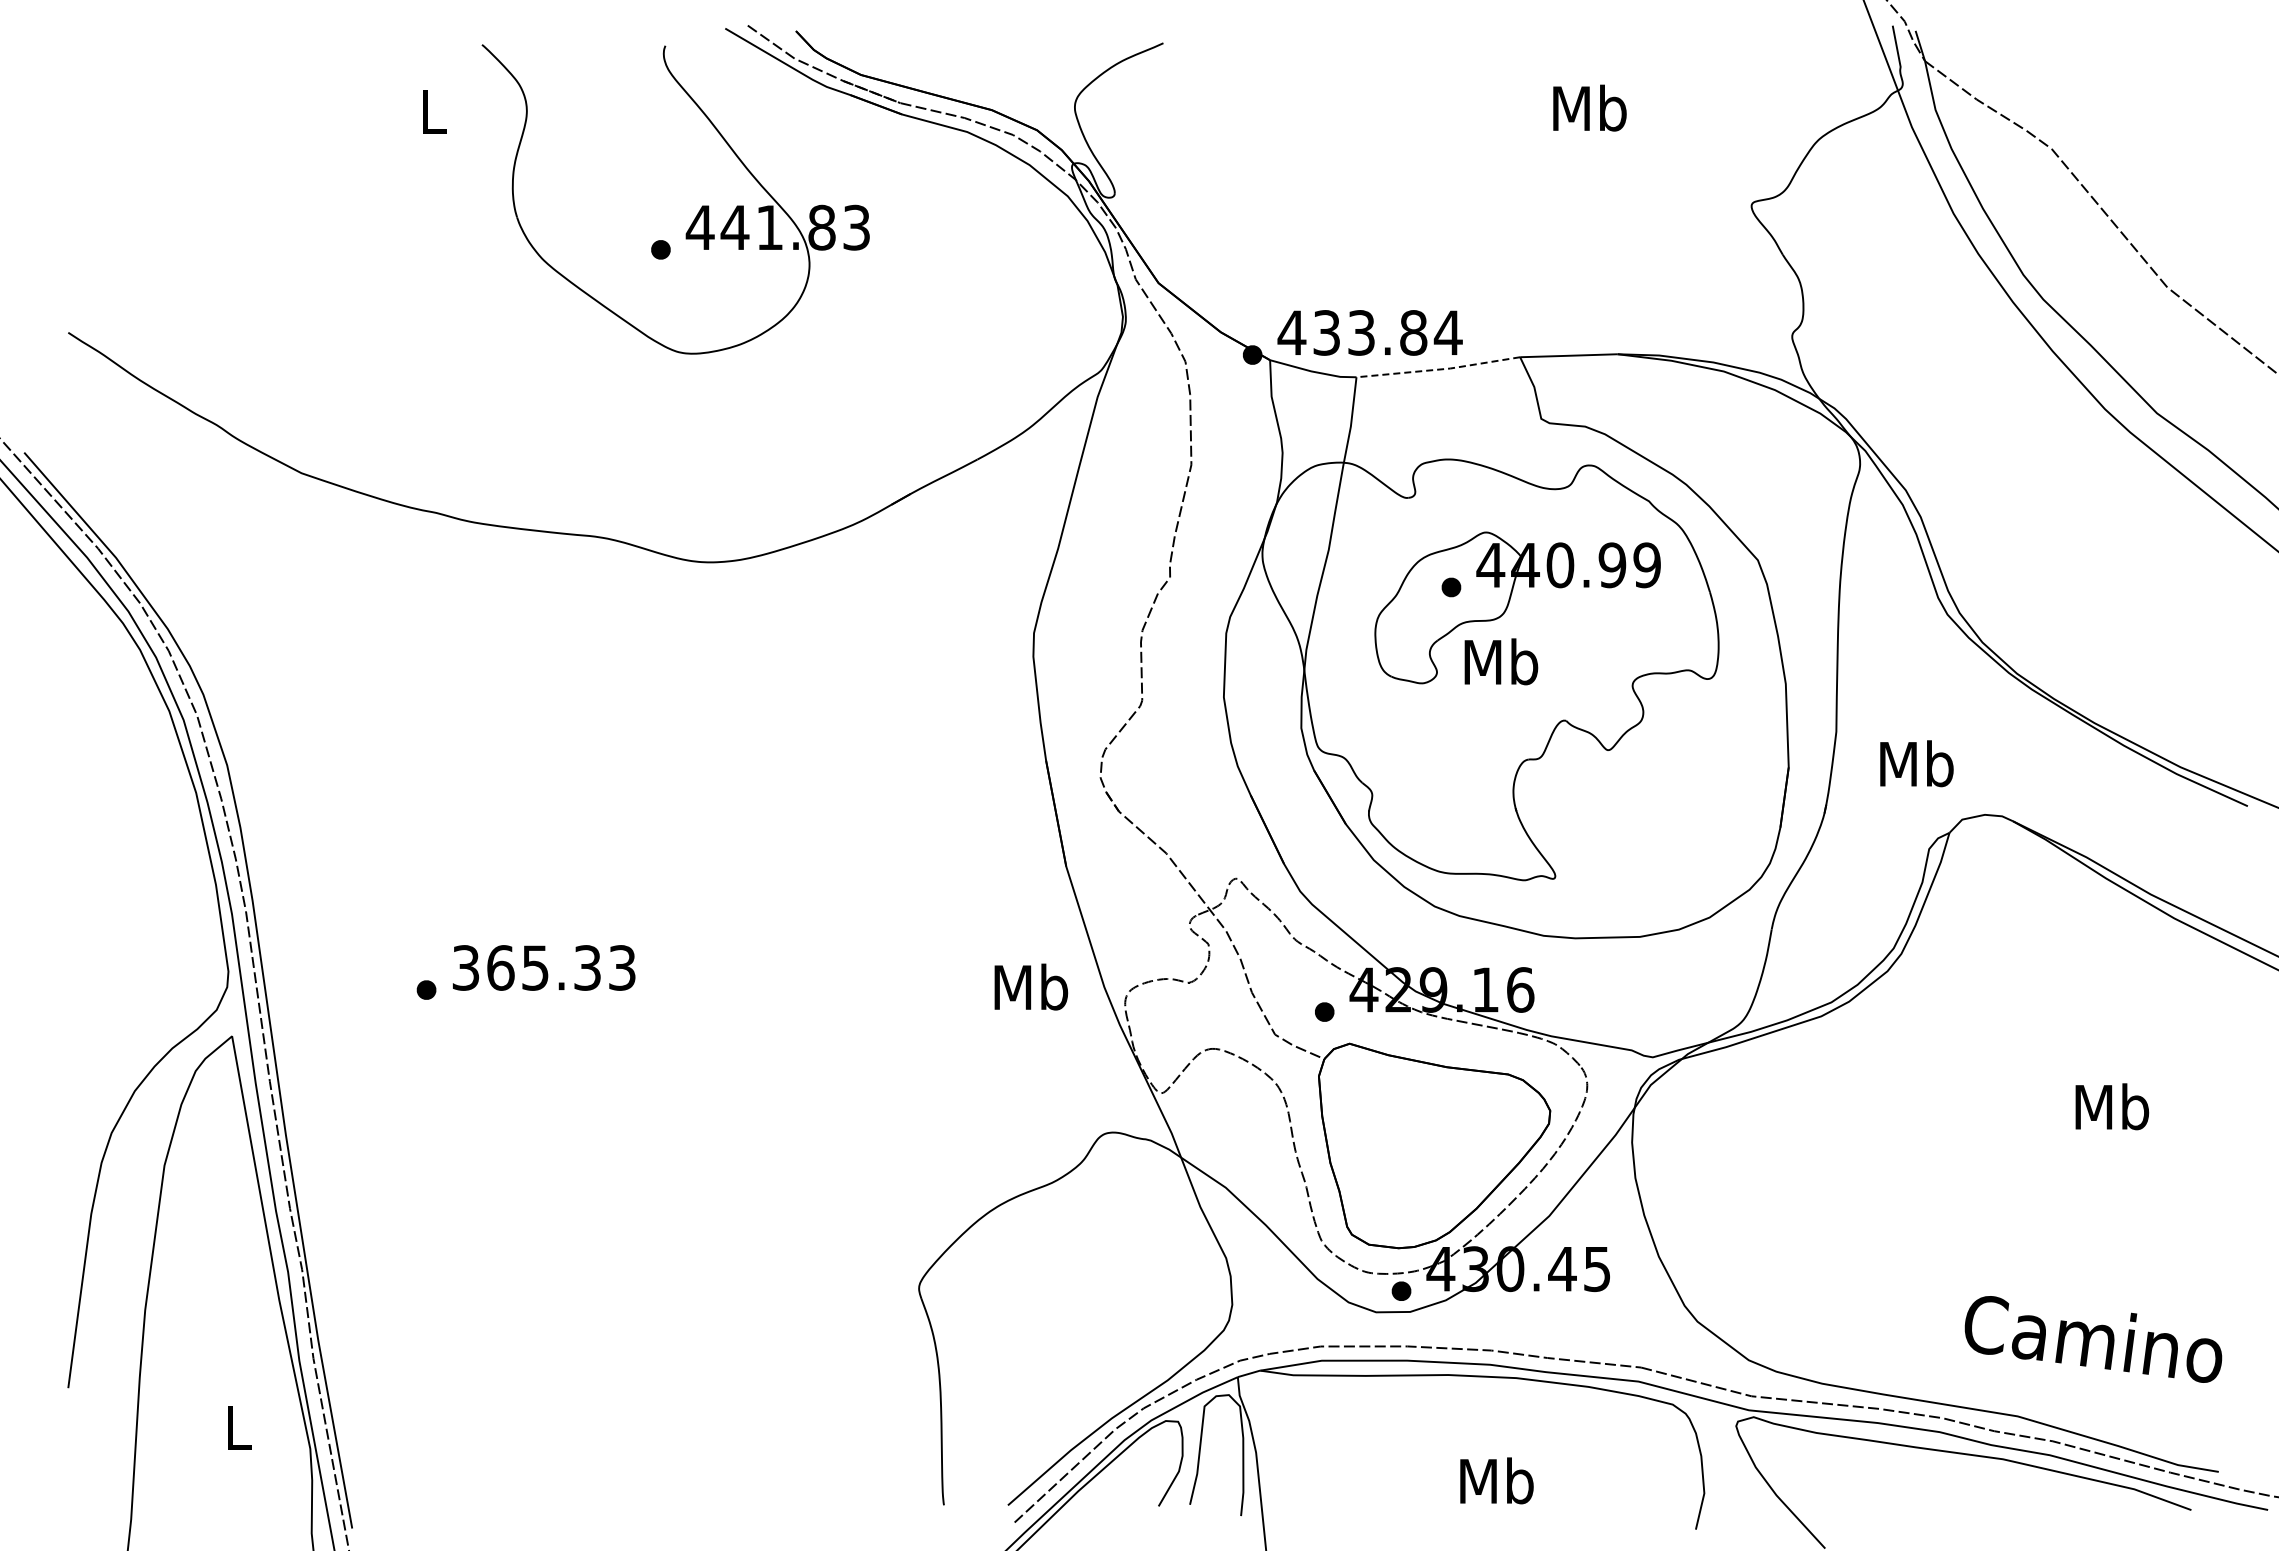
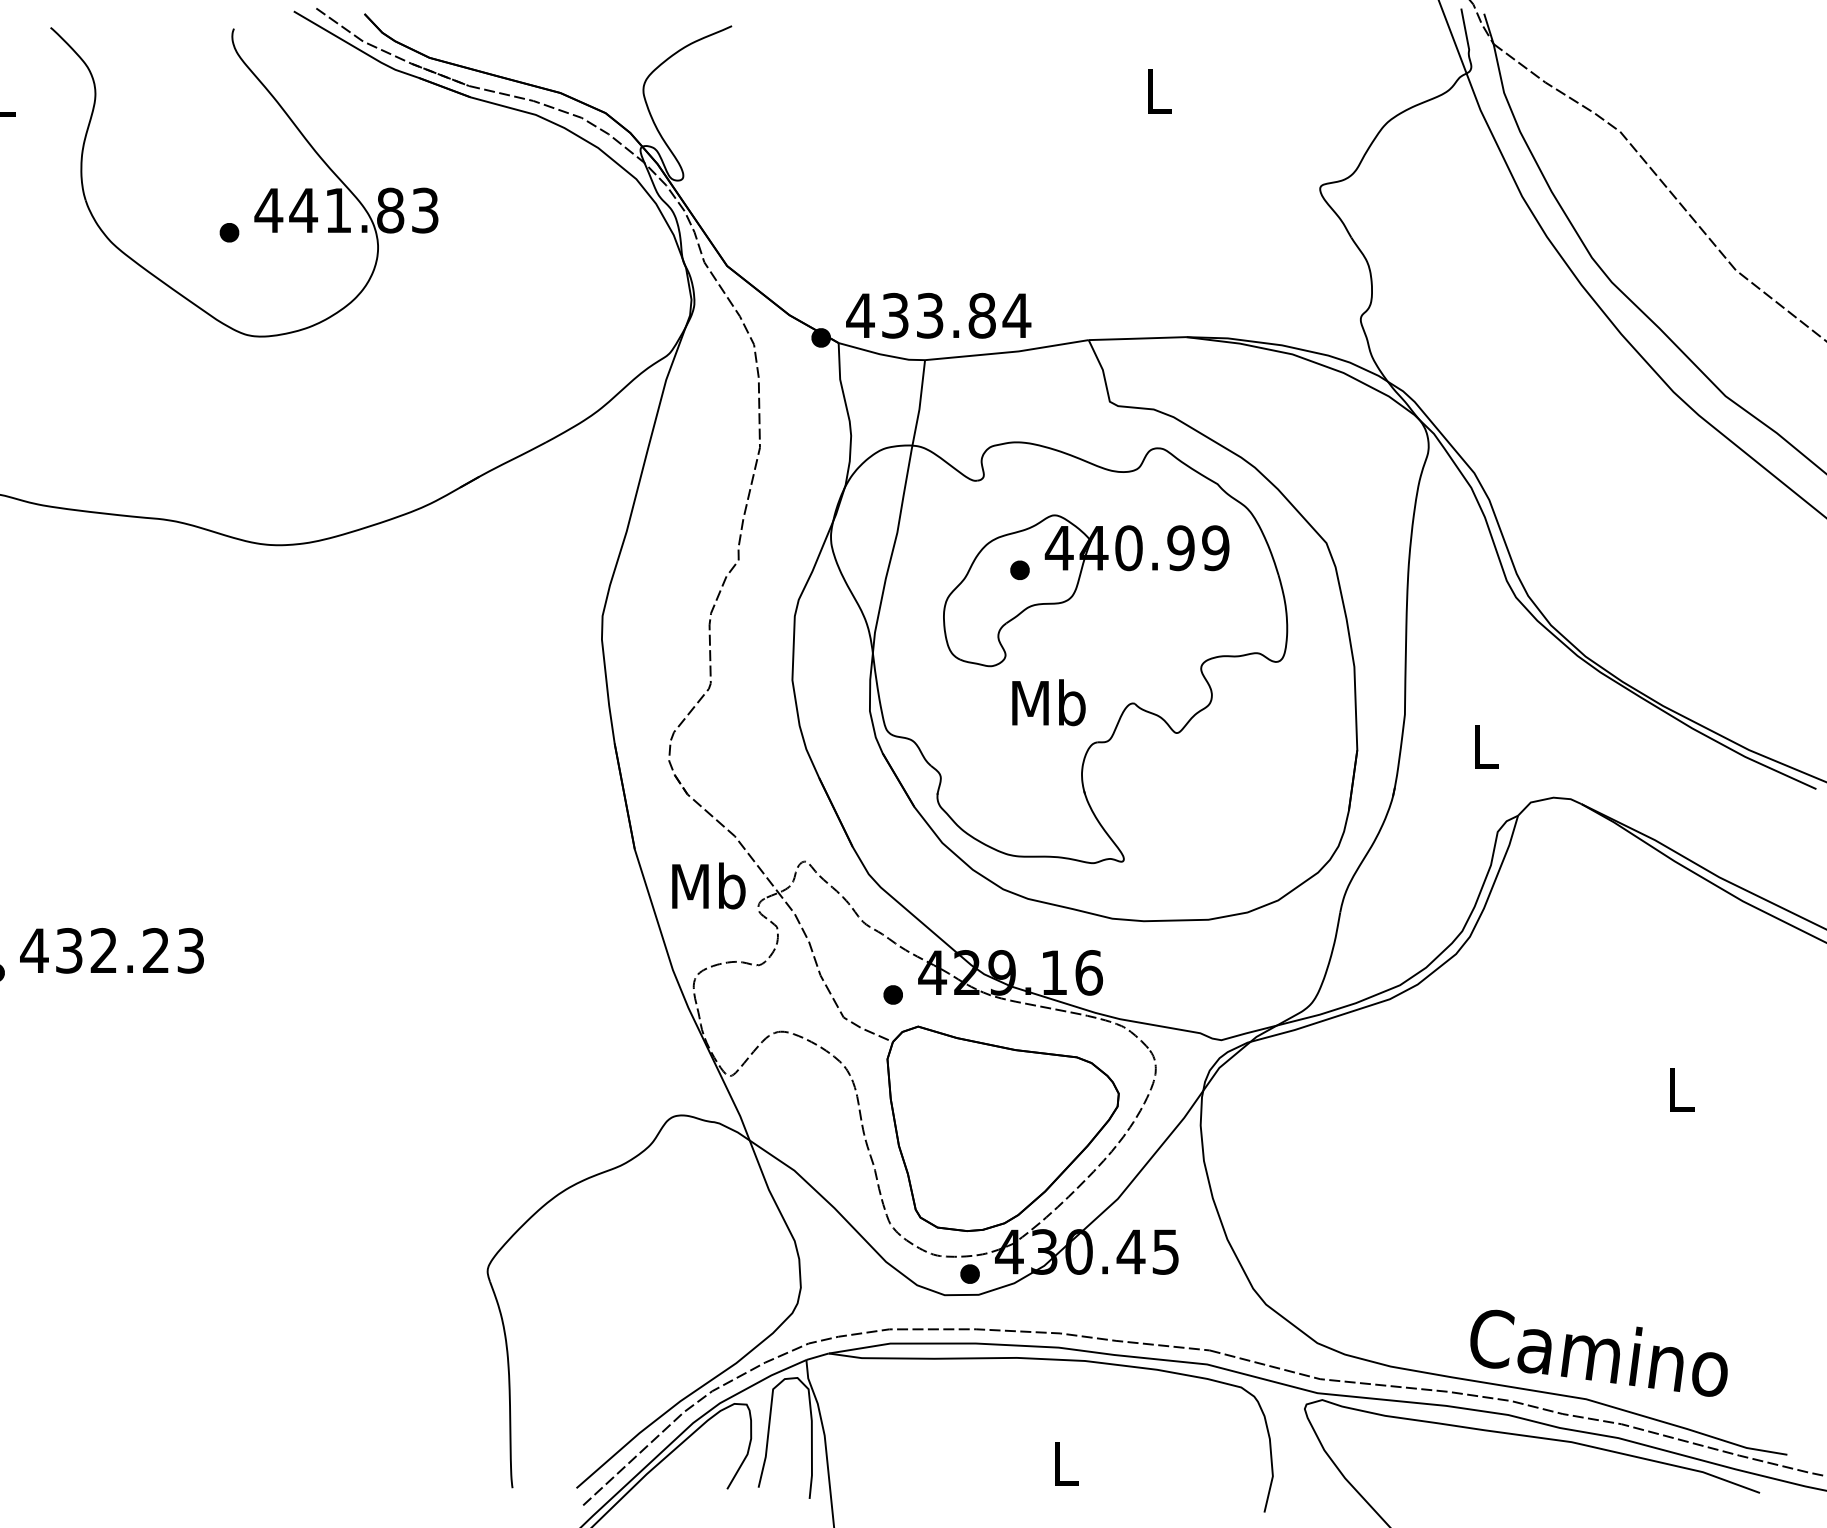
text: (1589, 107) -> (1158, 90), Mb -> L
line: (1438, 369) -> (1007, 352), dashed -> solid
text: (1501, 661) -> (1049, 702), moved
text: (1916, 763) -> (1485, 746), Mb -> L
text: (525, 967) -> (94, 950), 365.33 -> 432.23
text: (1031, 986) -> (709, 885), moved
text: (2112, 1106) -> (1681, 1089), Mb -> L
text: (2093, 1339) -> (1599, 1353), moved
text: (1496, 1480) -> (1065, 1463), Mb -> L

